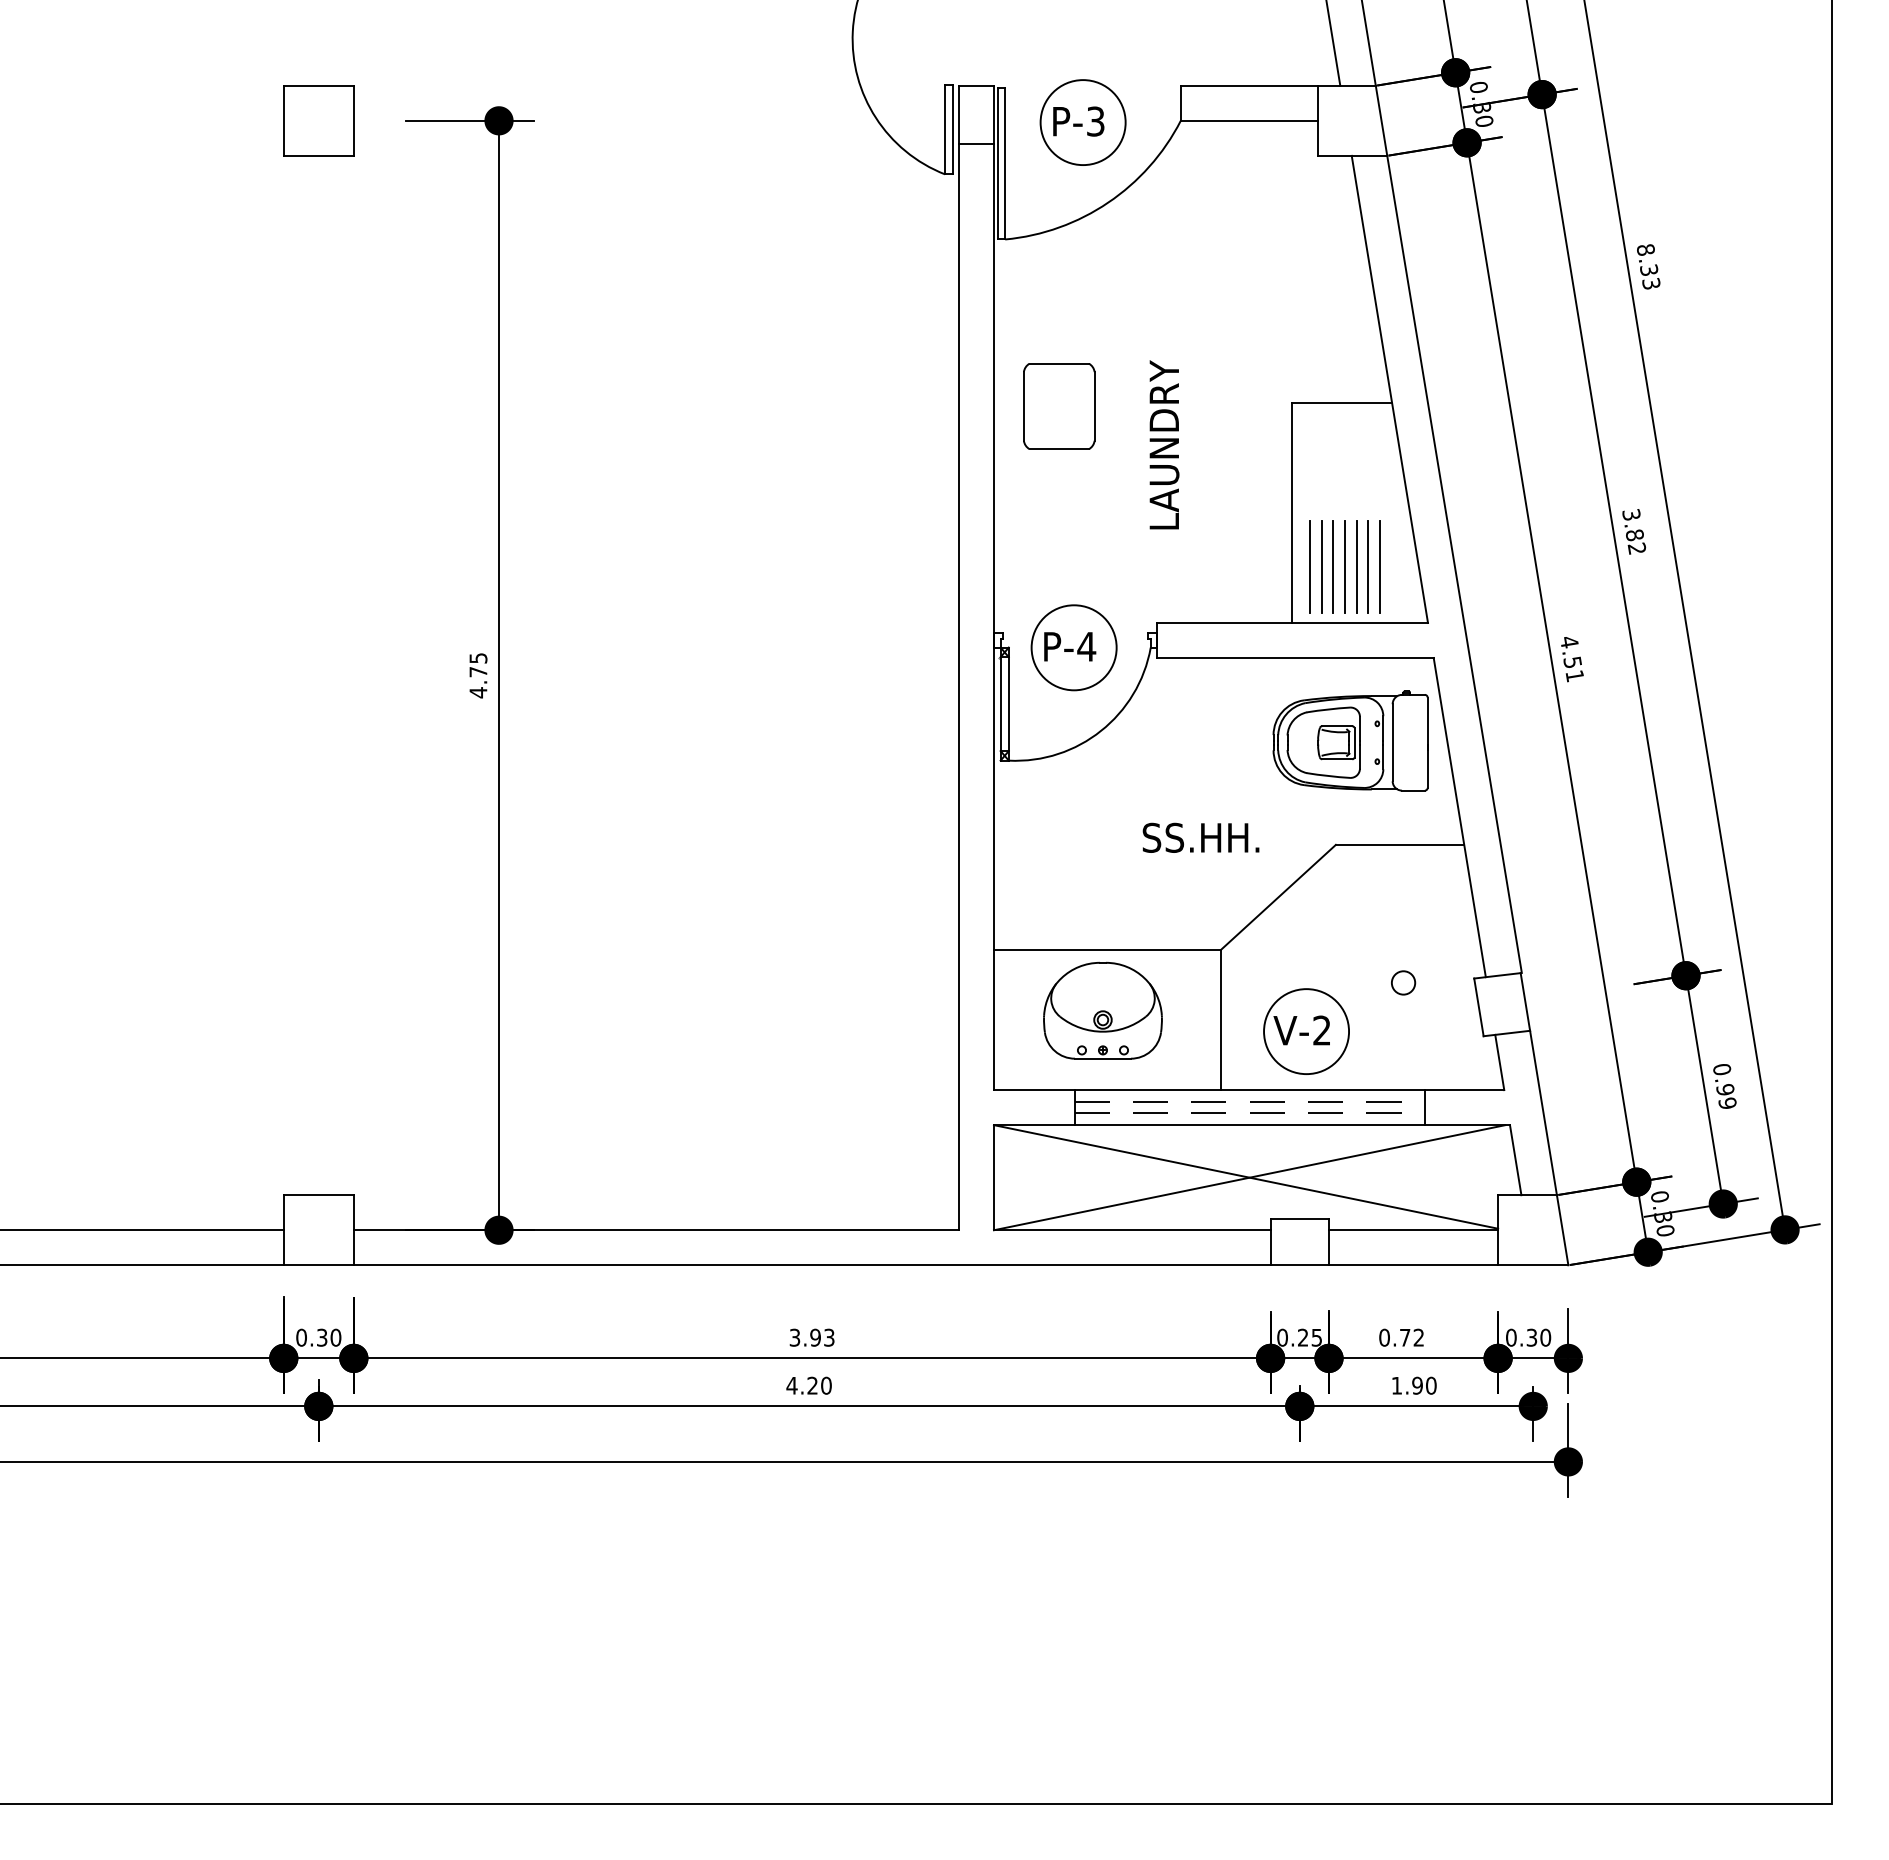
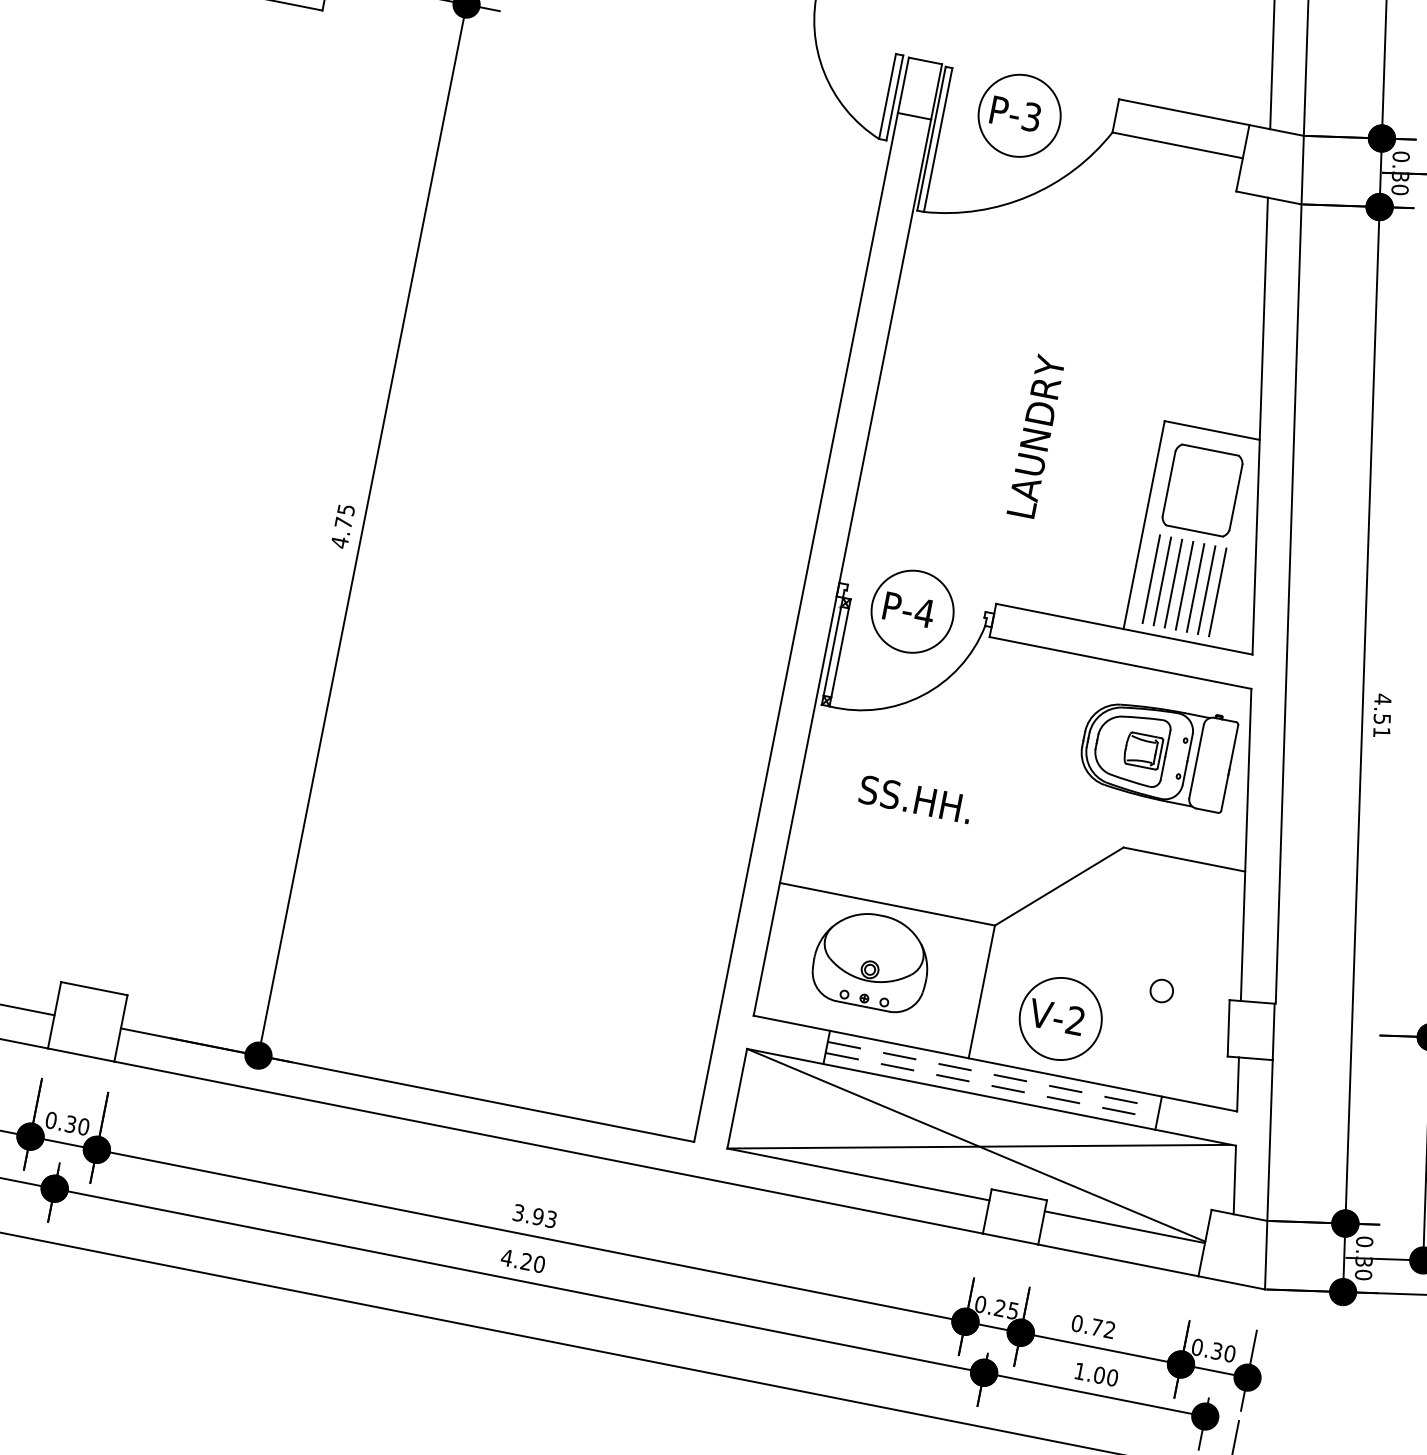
part: (1059, 406) -> (1202, 490), moved
text: (1200, 837) -> (915, 799), moved
text: (1417, 1385) -> (1099, 1375), 1.90 -> 1.00

